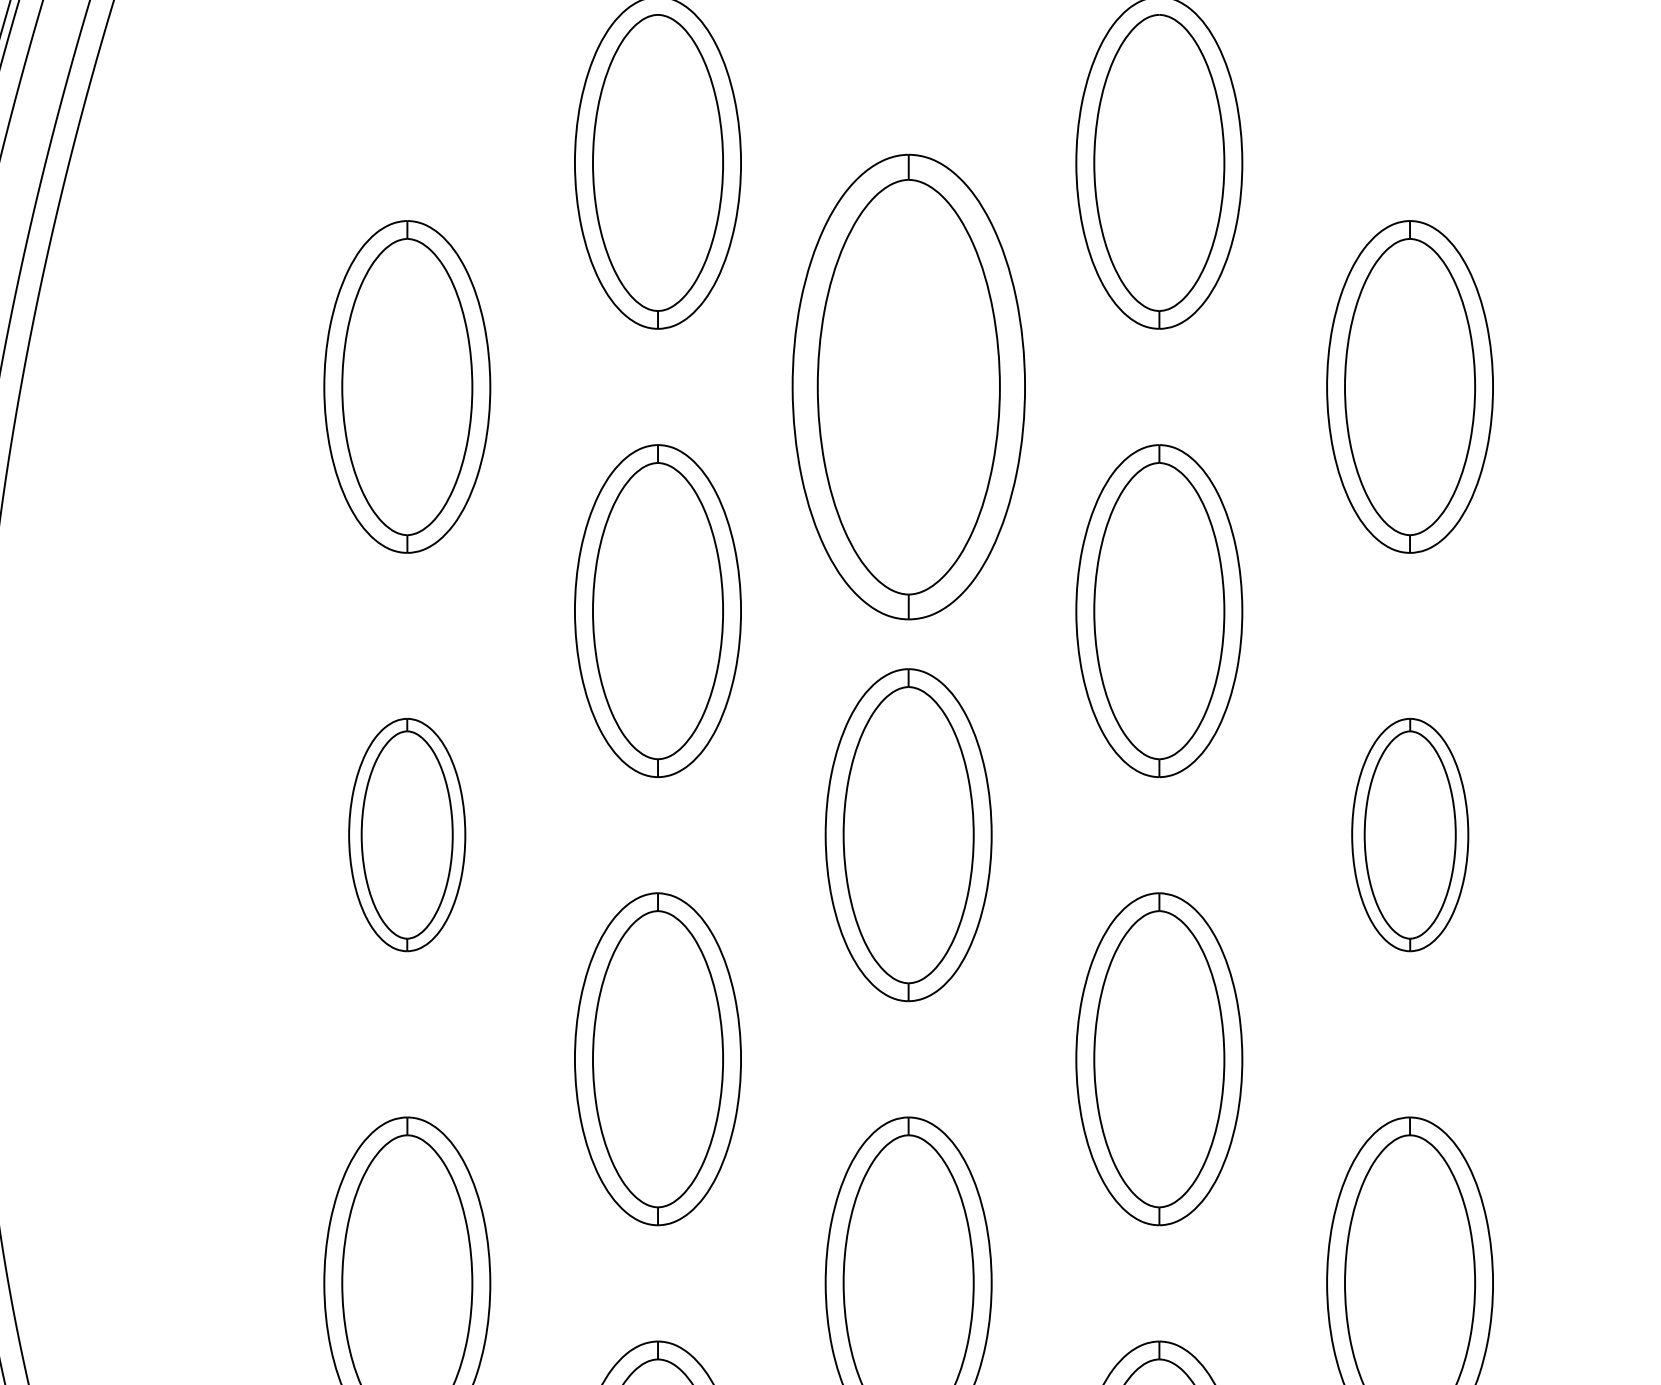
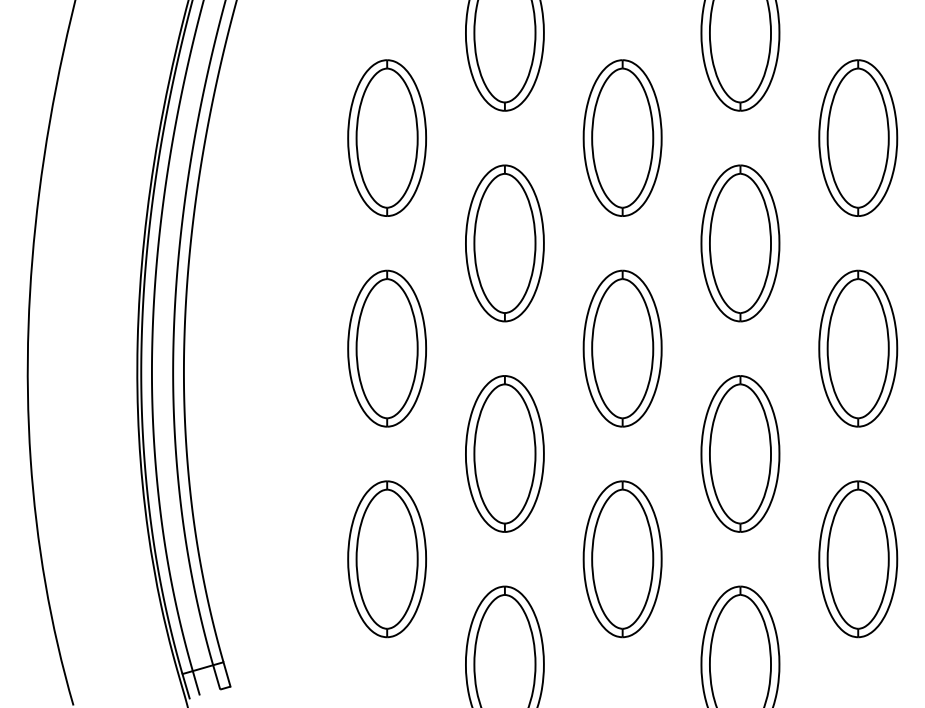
part: (908, 385) -> (622, 137), size x0.71
part: (405, 834) -> (386, 348), size x1.43
part: (1410, 834) -> (858, 348), size x1.43

